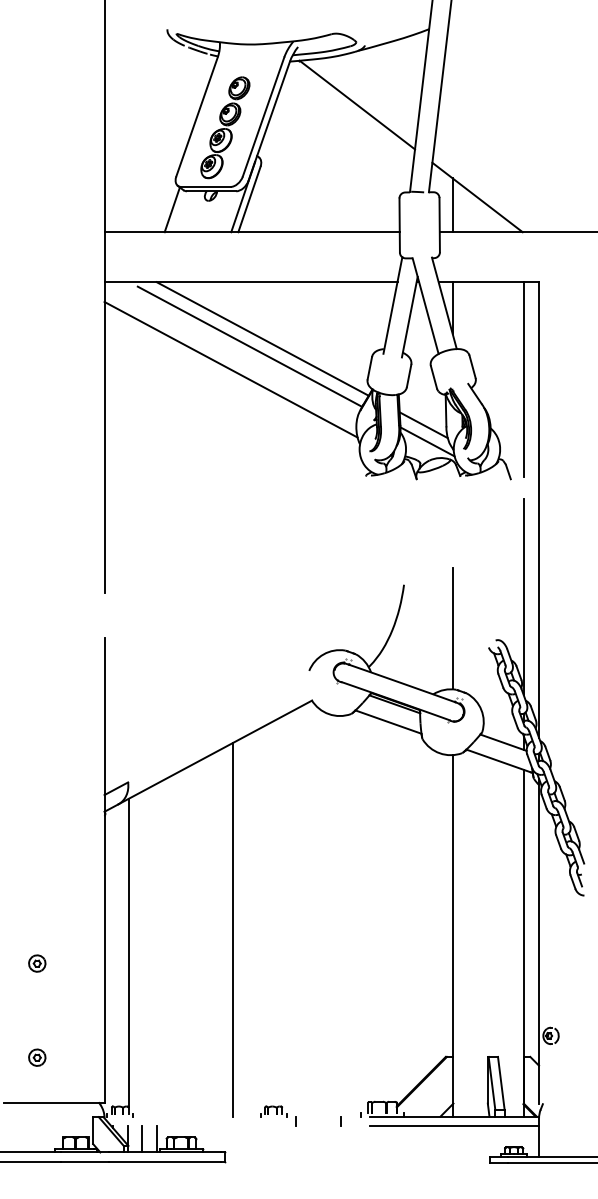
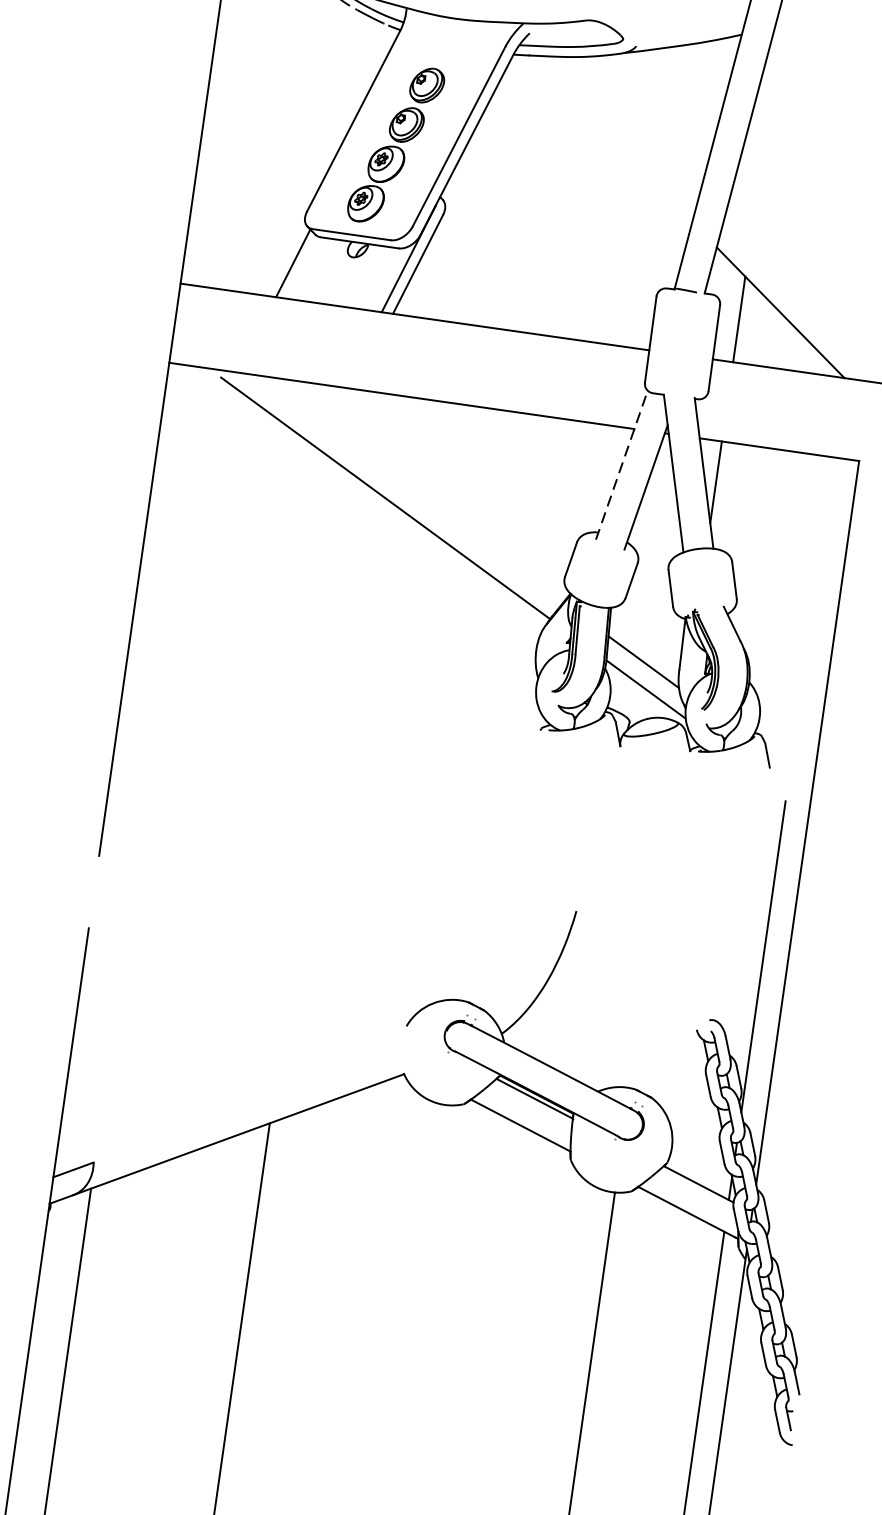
line: (357, 104) -> (611, 138), removed
line: (393, 305) -> (622, 465), solid -> dashed
line: (262, 338) -> (407, 488), removed
line: (230, 369) -> (349, 530), removed
line: (523, 379) -> (812, 612), removed
line: (452, 628) -> (643, 991), removed

